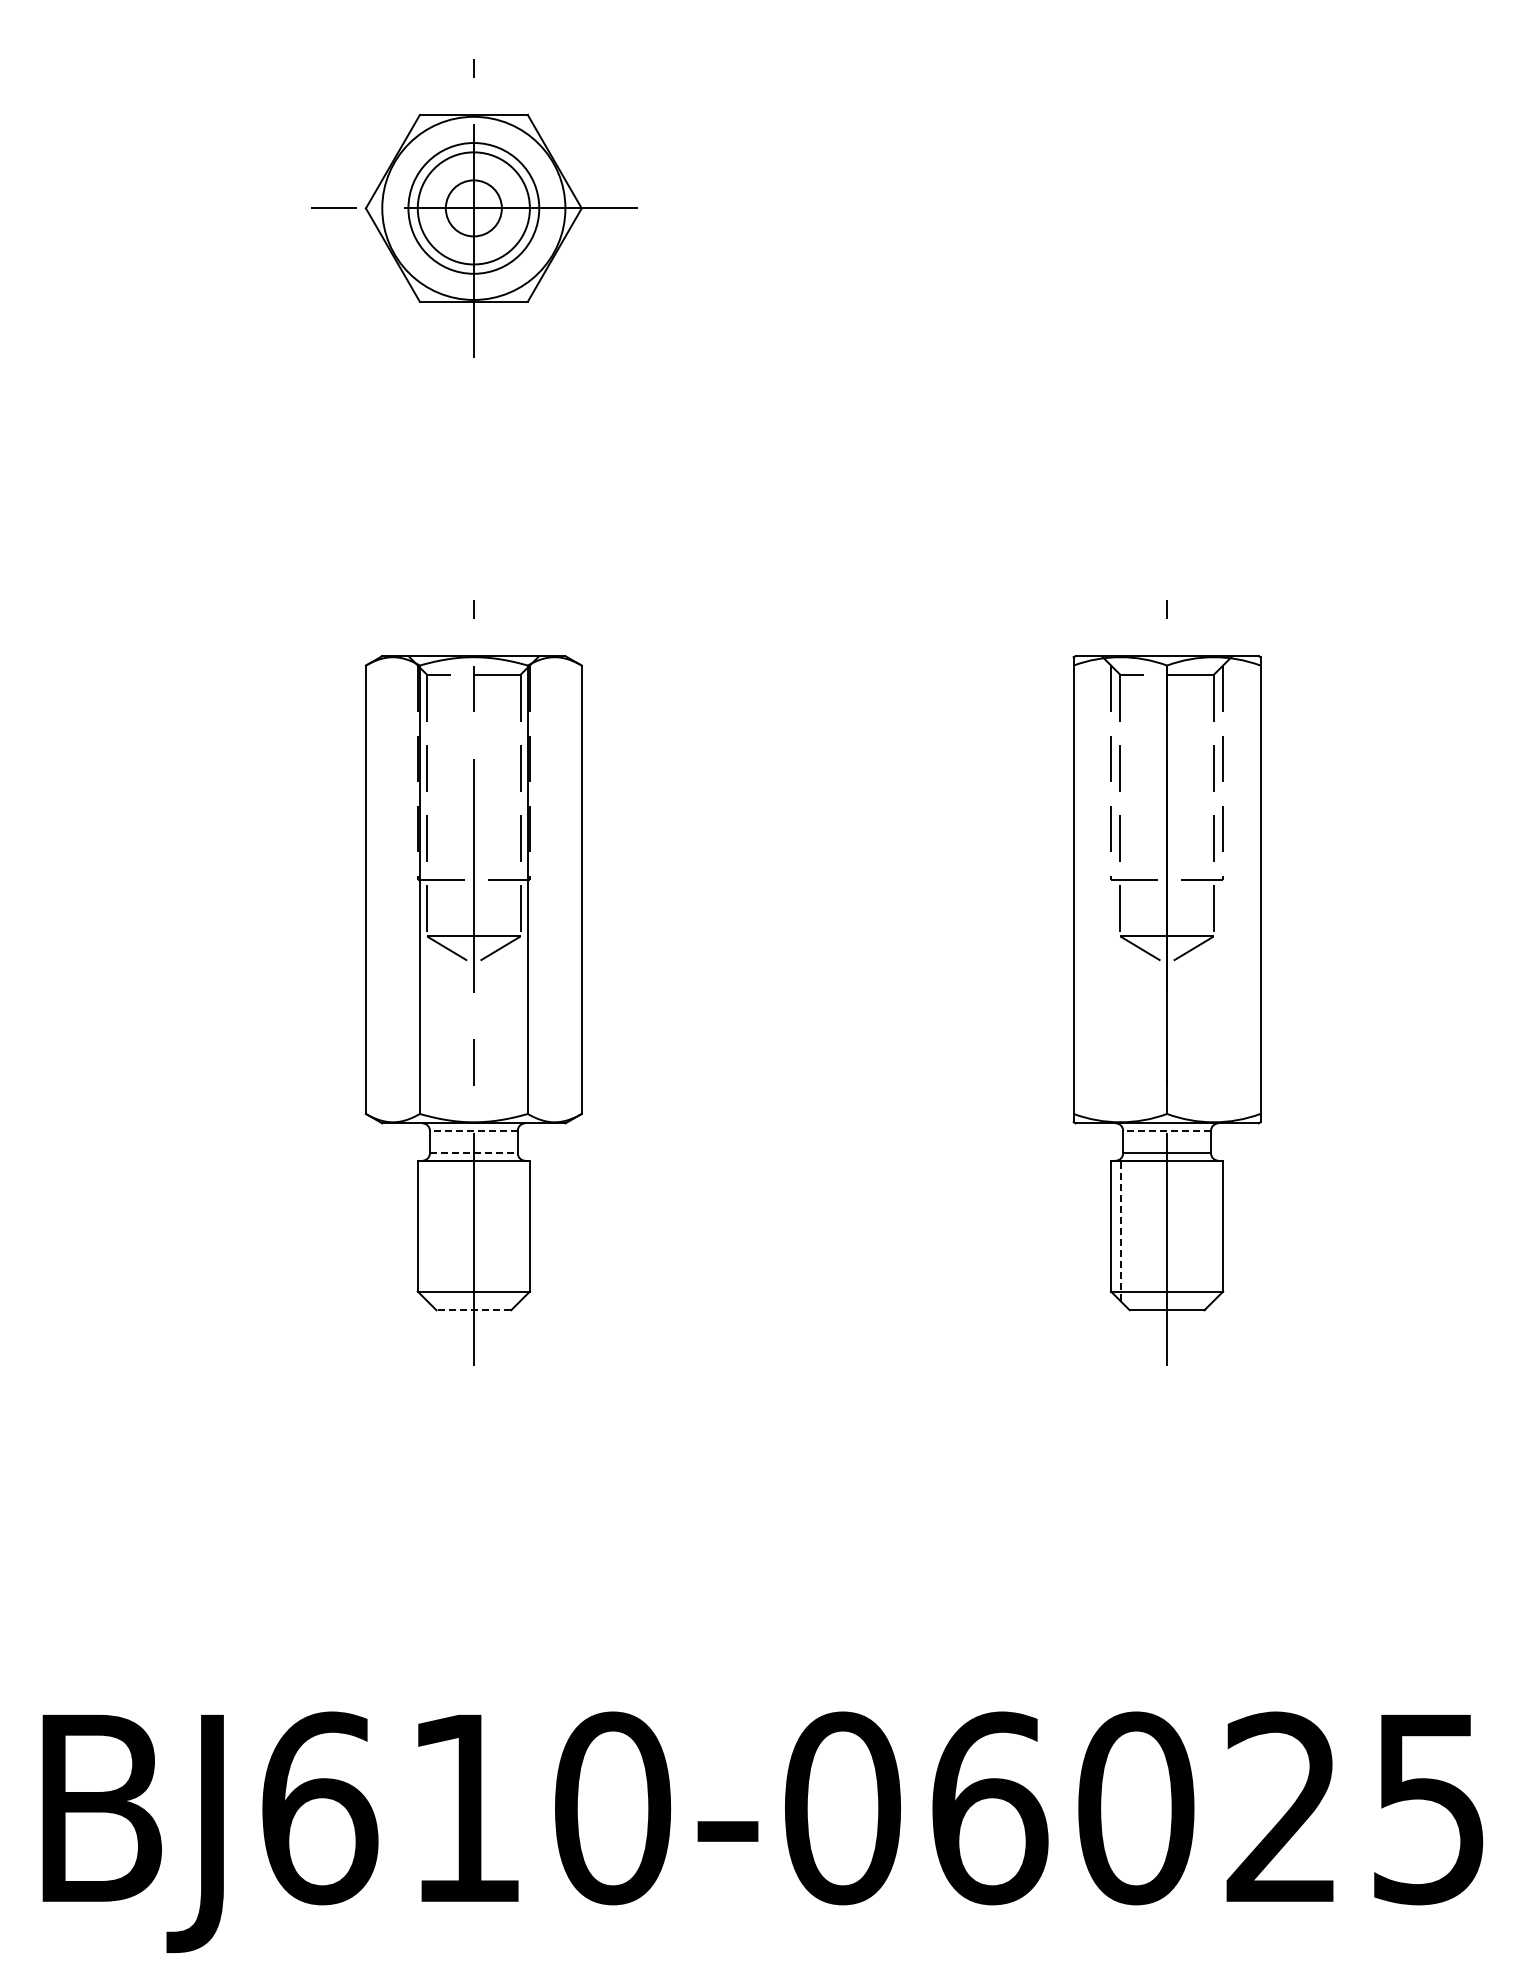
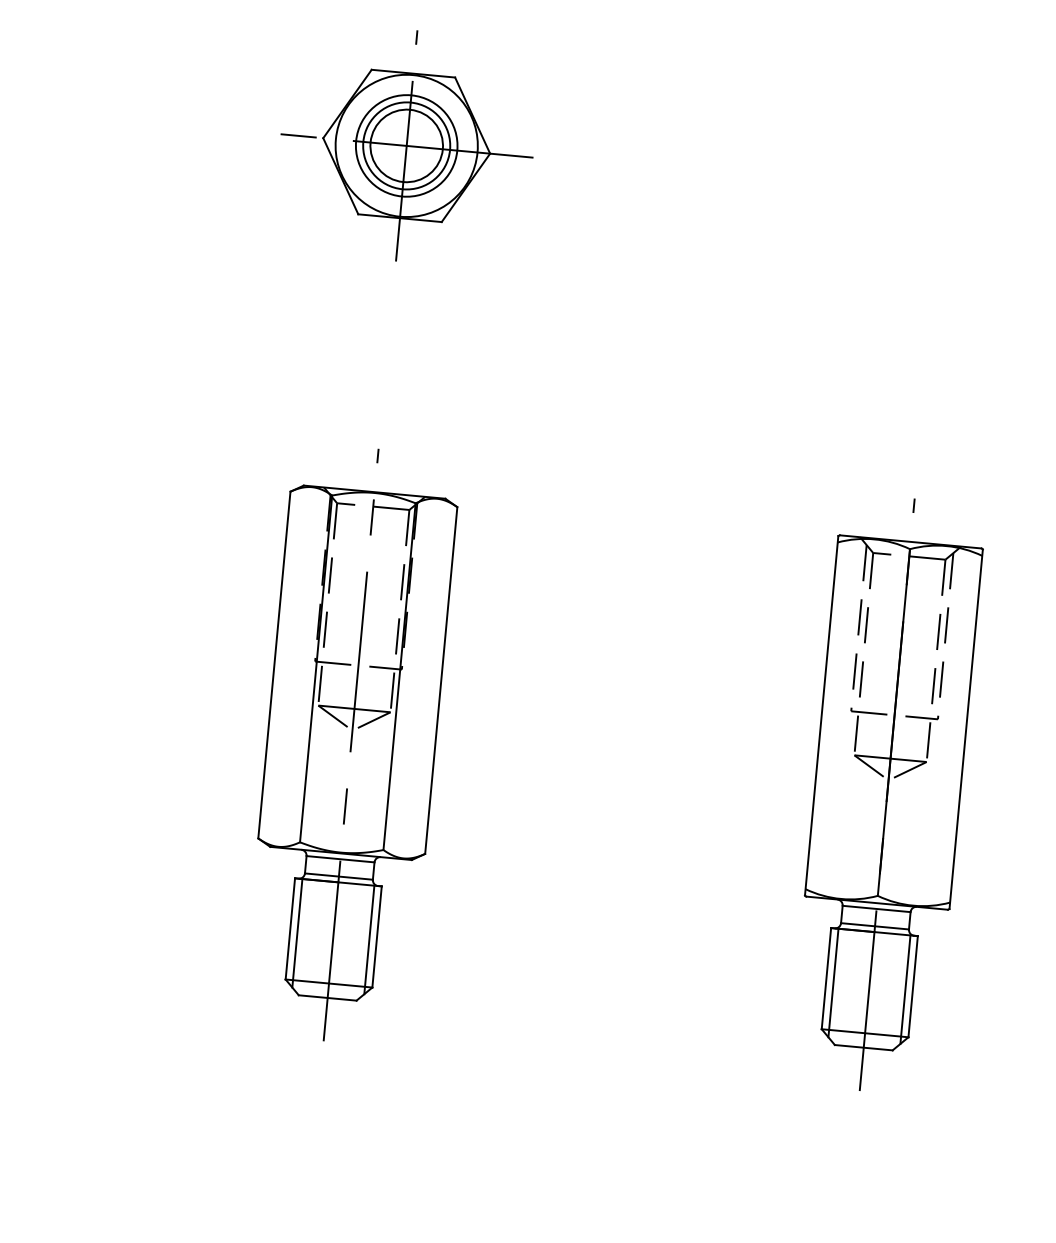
circle: (473, 208) -> (406, 145), size x1.67
line: (473, 1130) -> (340, 858), dashed -> solid
line: (1167, 1130) -> (876, 908), dashed -> solid
line: (473, 1153) -> (338, 876), dashed -> solid
line: (427, 1230) -> (297, 932), added
line: (520, 1230) -> (369, 939), added
line: (1120, 1230) -> (833, 982), dashed -> solid
line: (1213, 1230) -> (905, 989), added
line: (473, 1310) -> (327, 998), dashed -> solid

